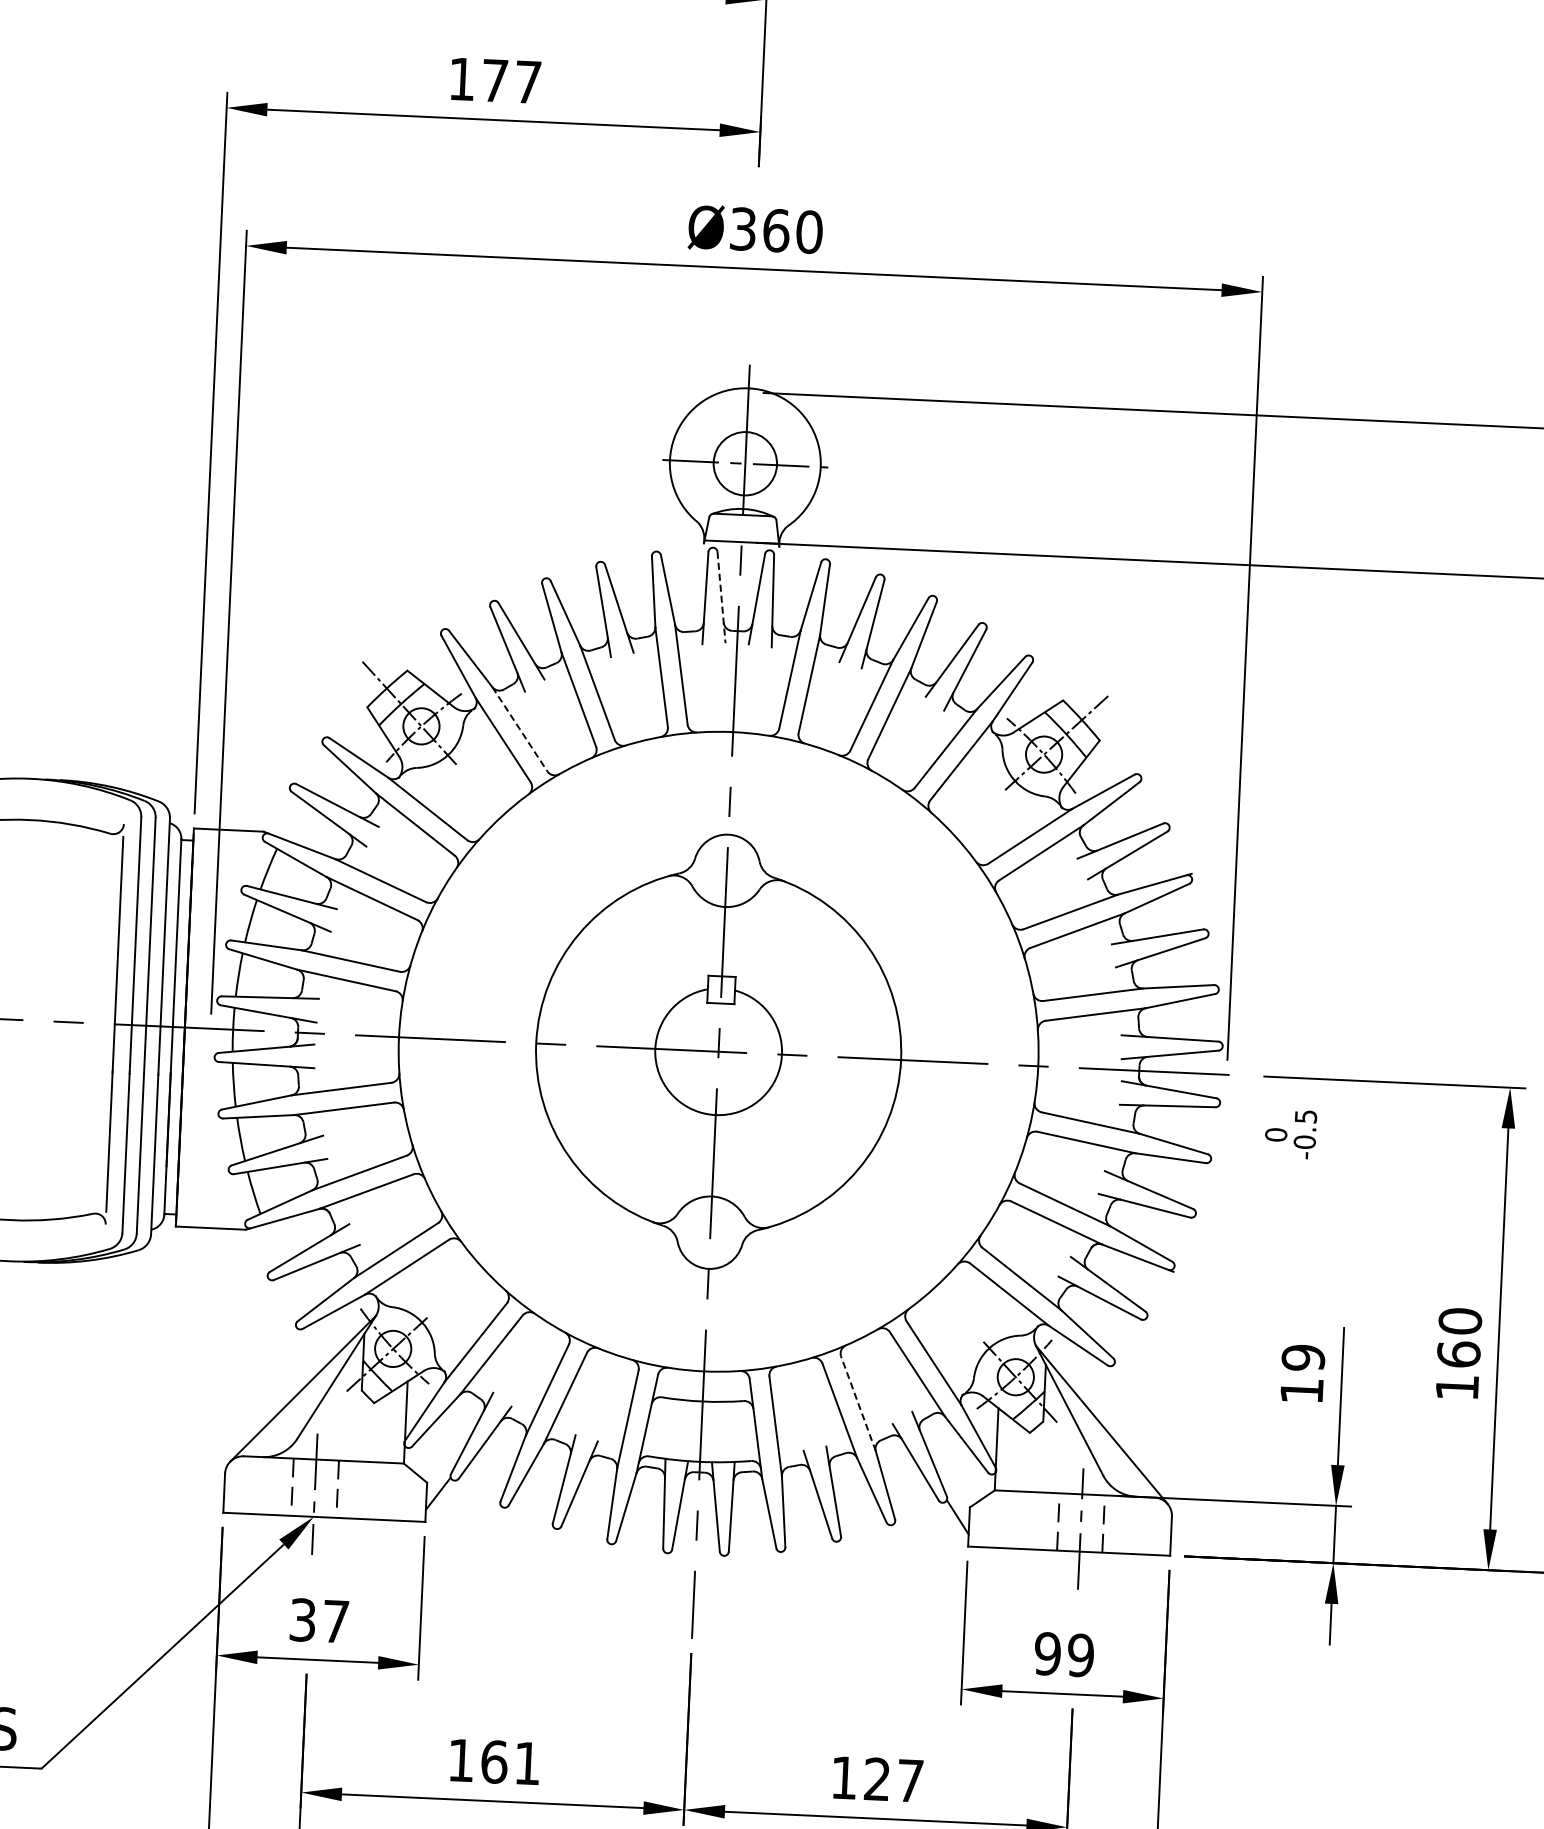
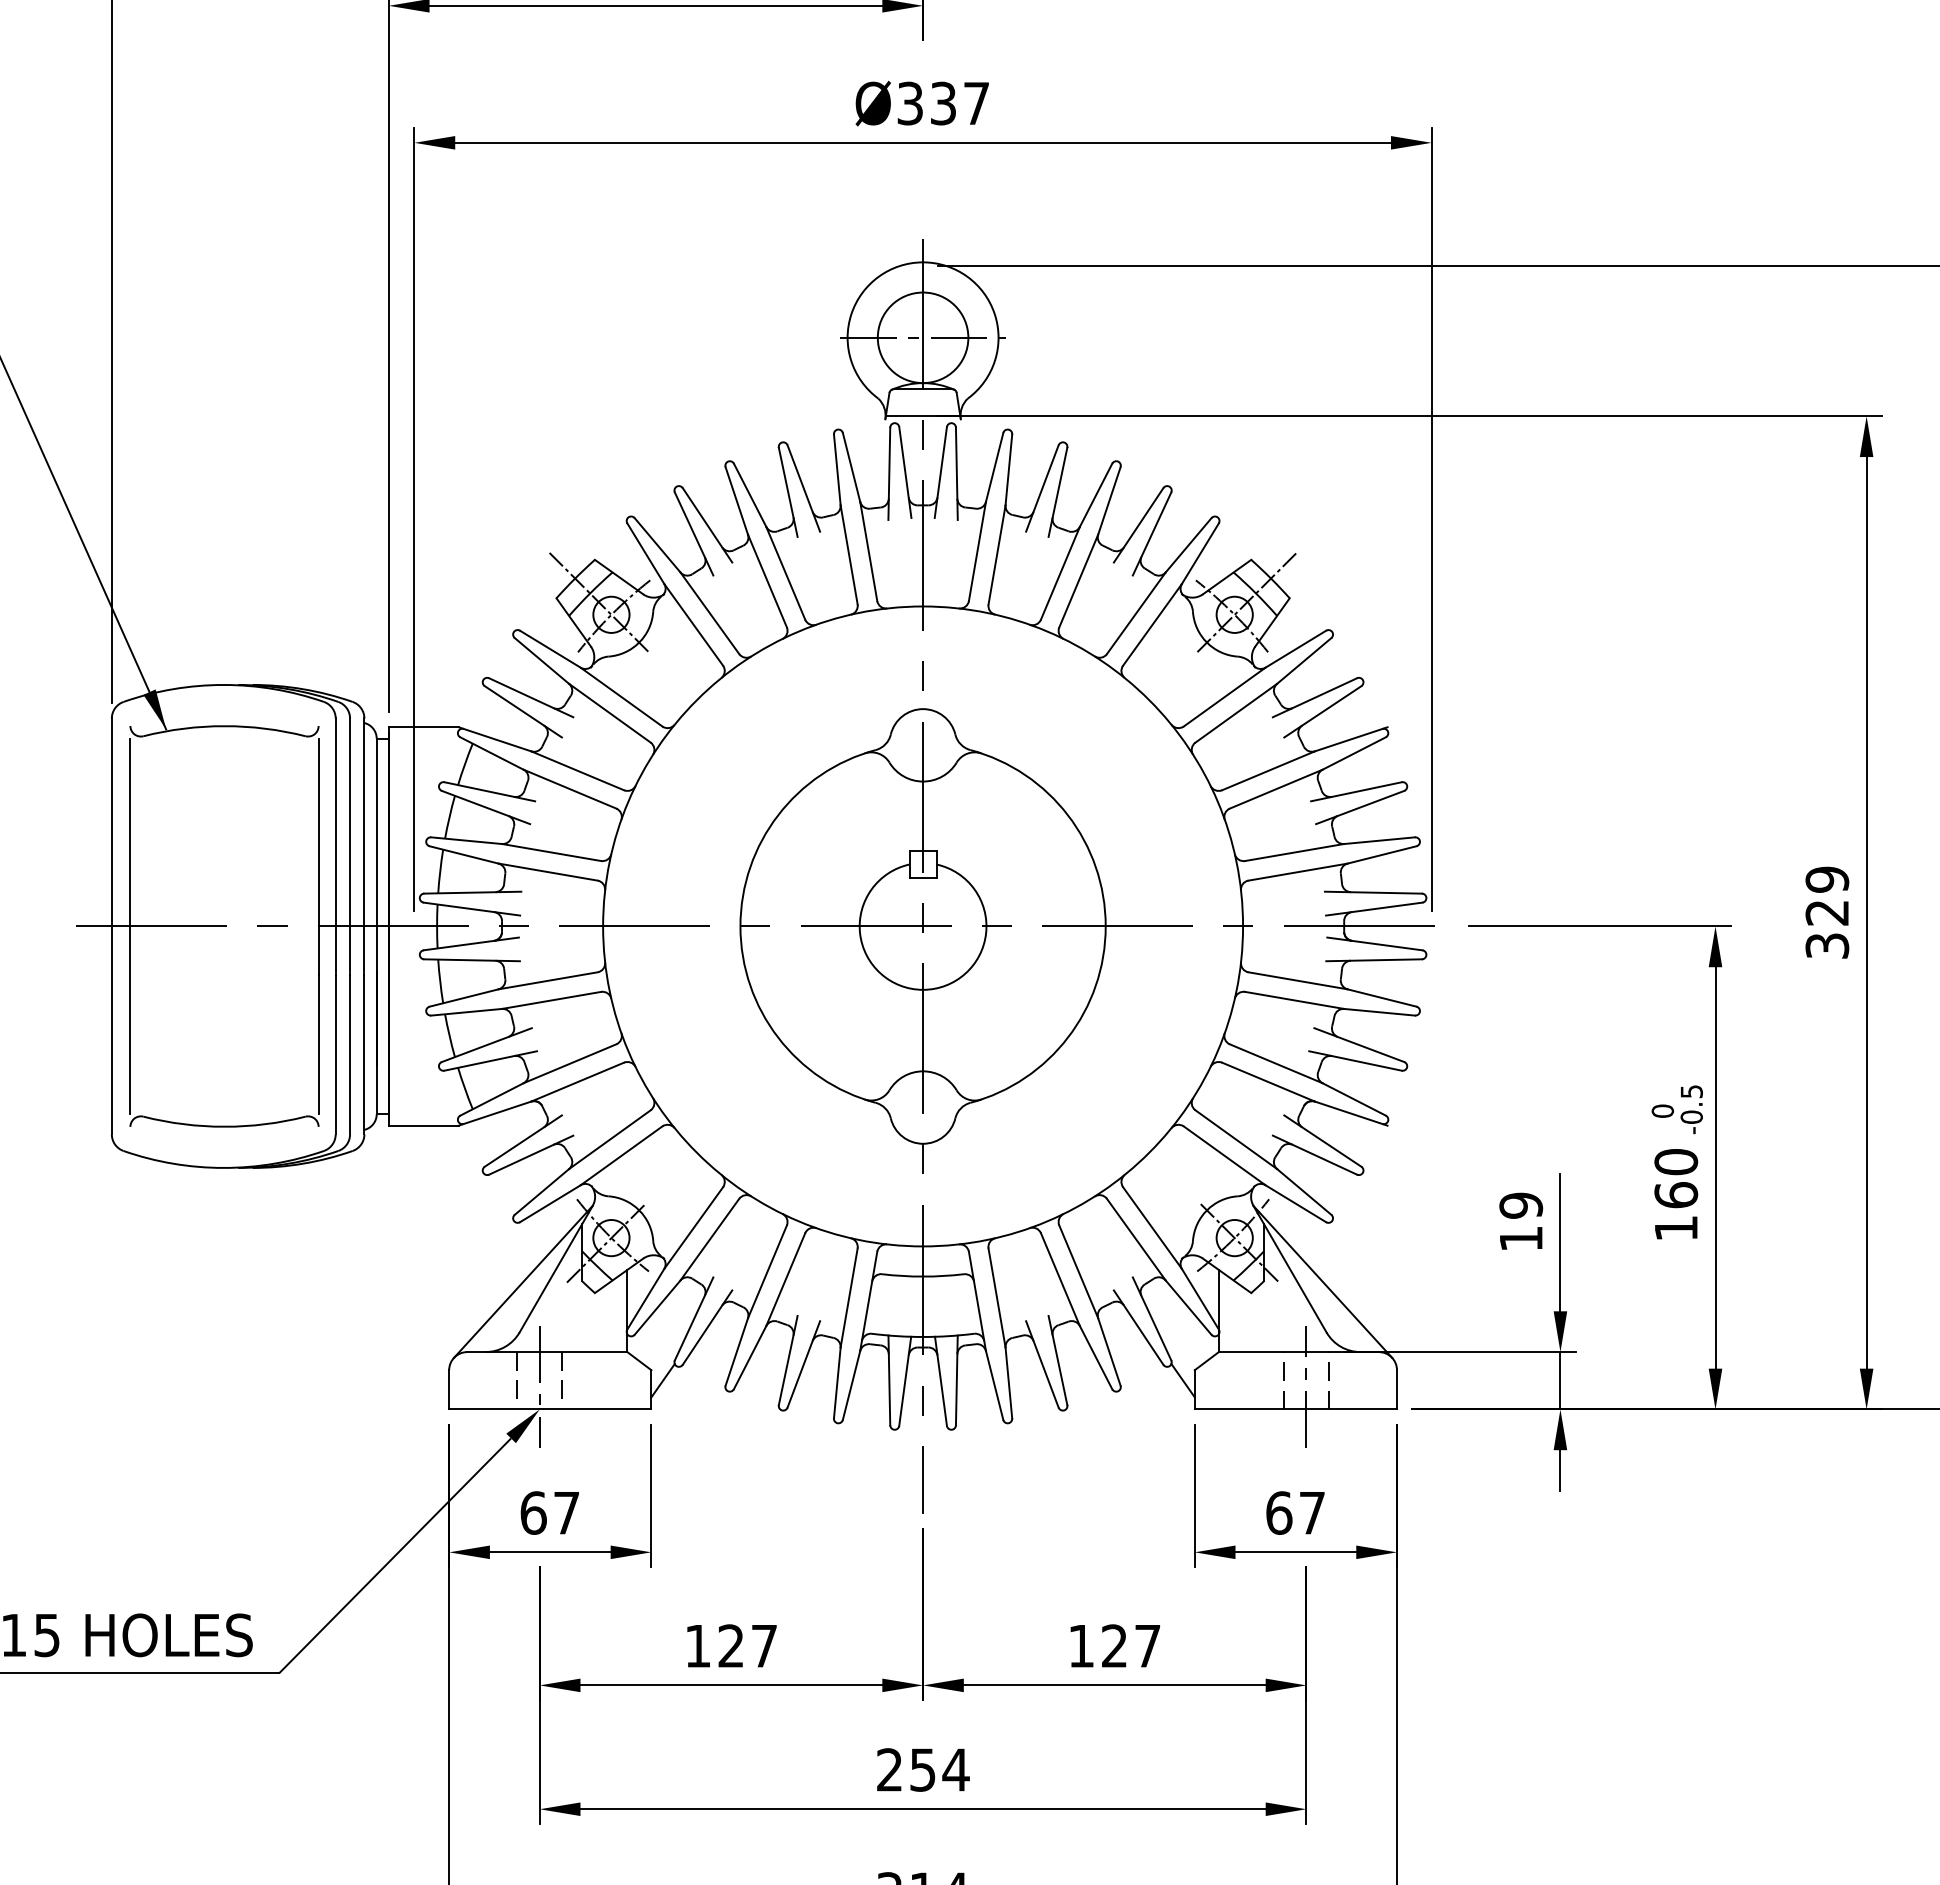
text: (792, 231) -> (959, 103), Ø360 -> Ø337
circle: (744, 463) -> (922, 337), size x1.43
line: (721, 597) -> (905, 472), dashed -> solid
line: (520, 729) -> (710, 613), dashed -> solid
text: (1289, 1133) -> (1676, 1109), moved
line: (858, 1403) -> (1078, 1271), dashed -> solid
text: (302, 1619) -> (533, 1512), 37 -> 67
text: (1064, 1654) -> (1295, 1512), 99 -> 67
text: (510, 1762) -> (747, 1645), 161 -> 127

